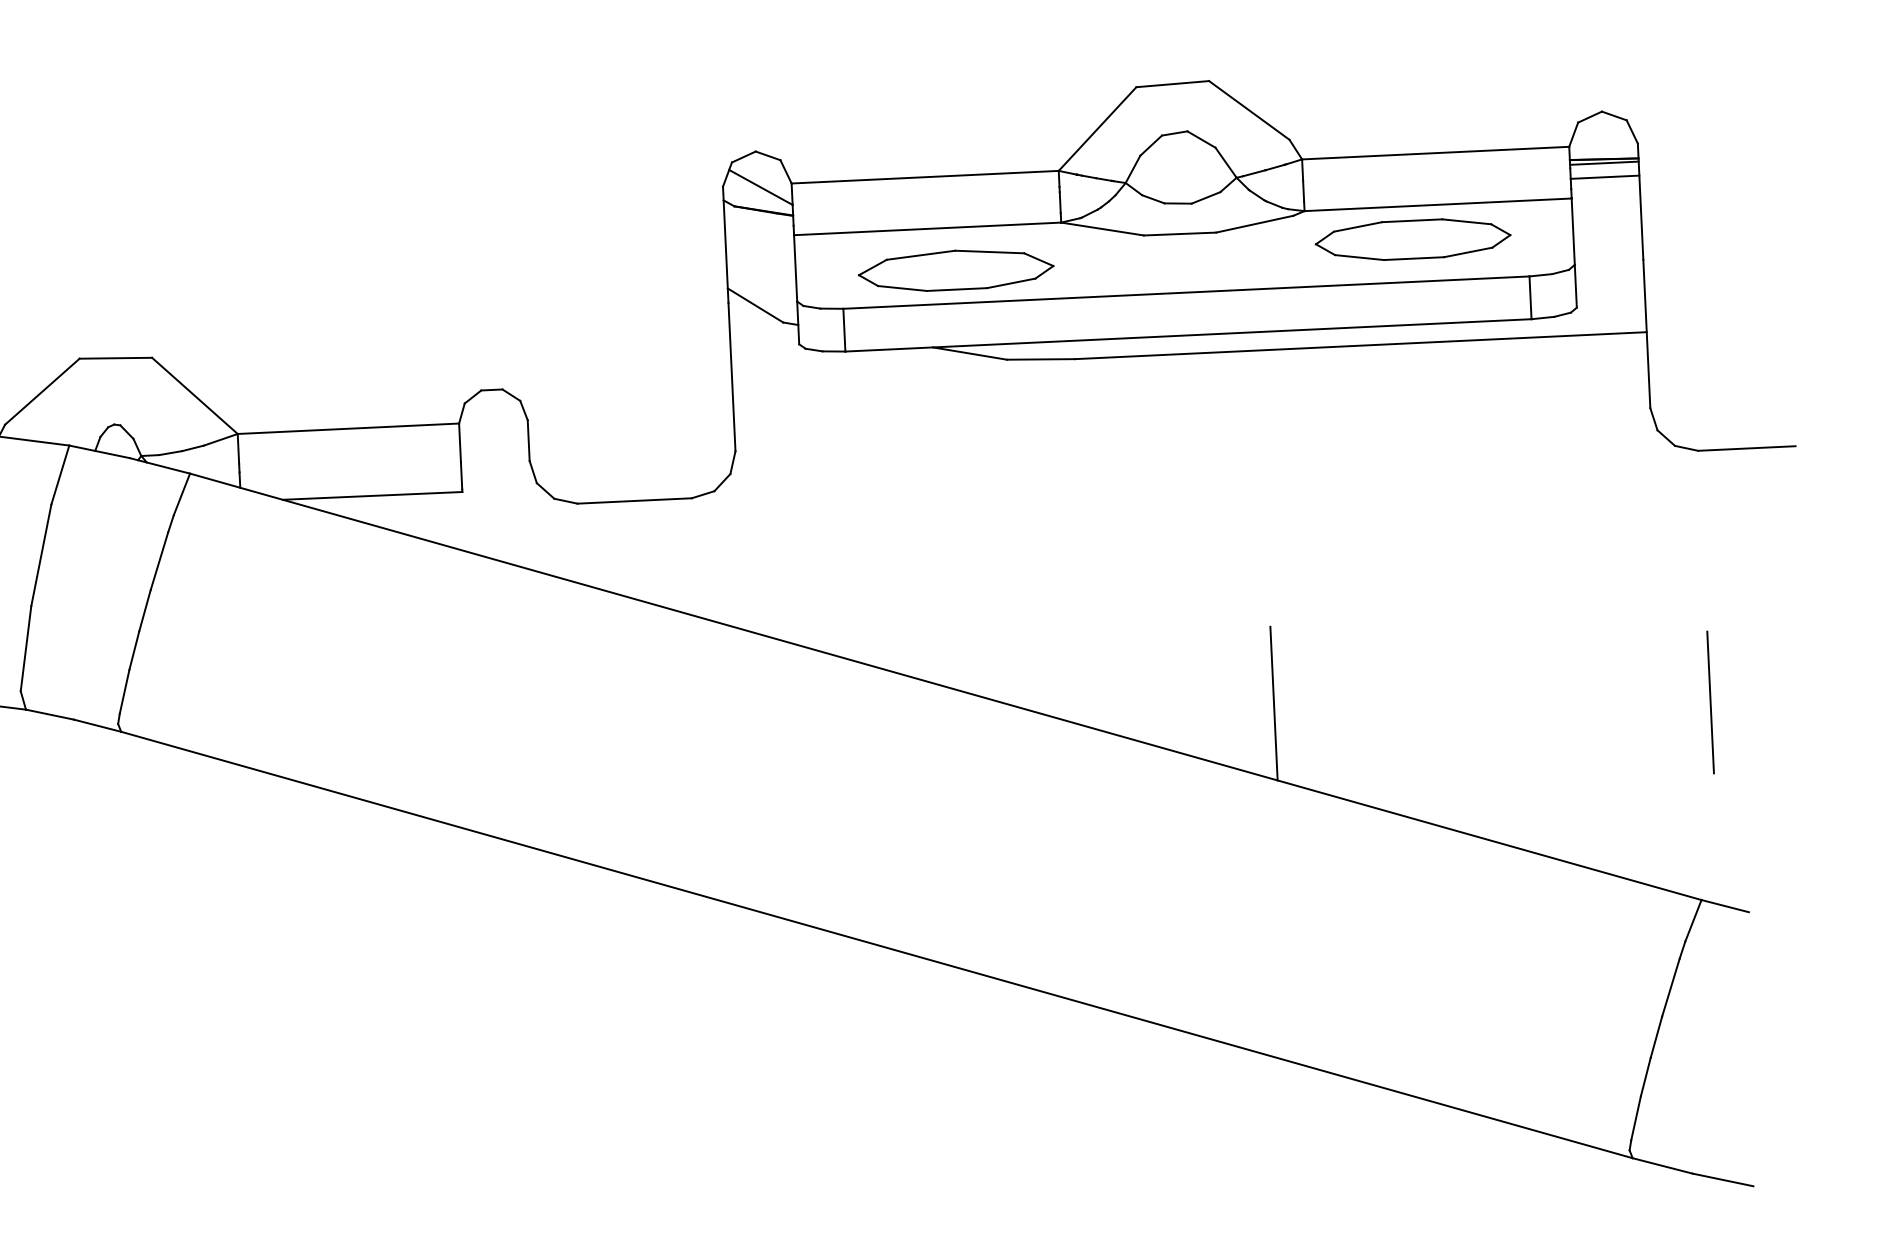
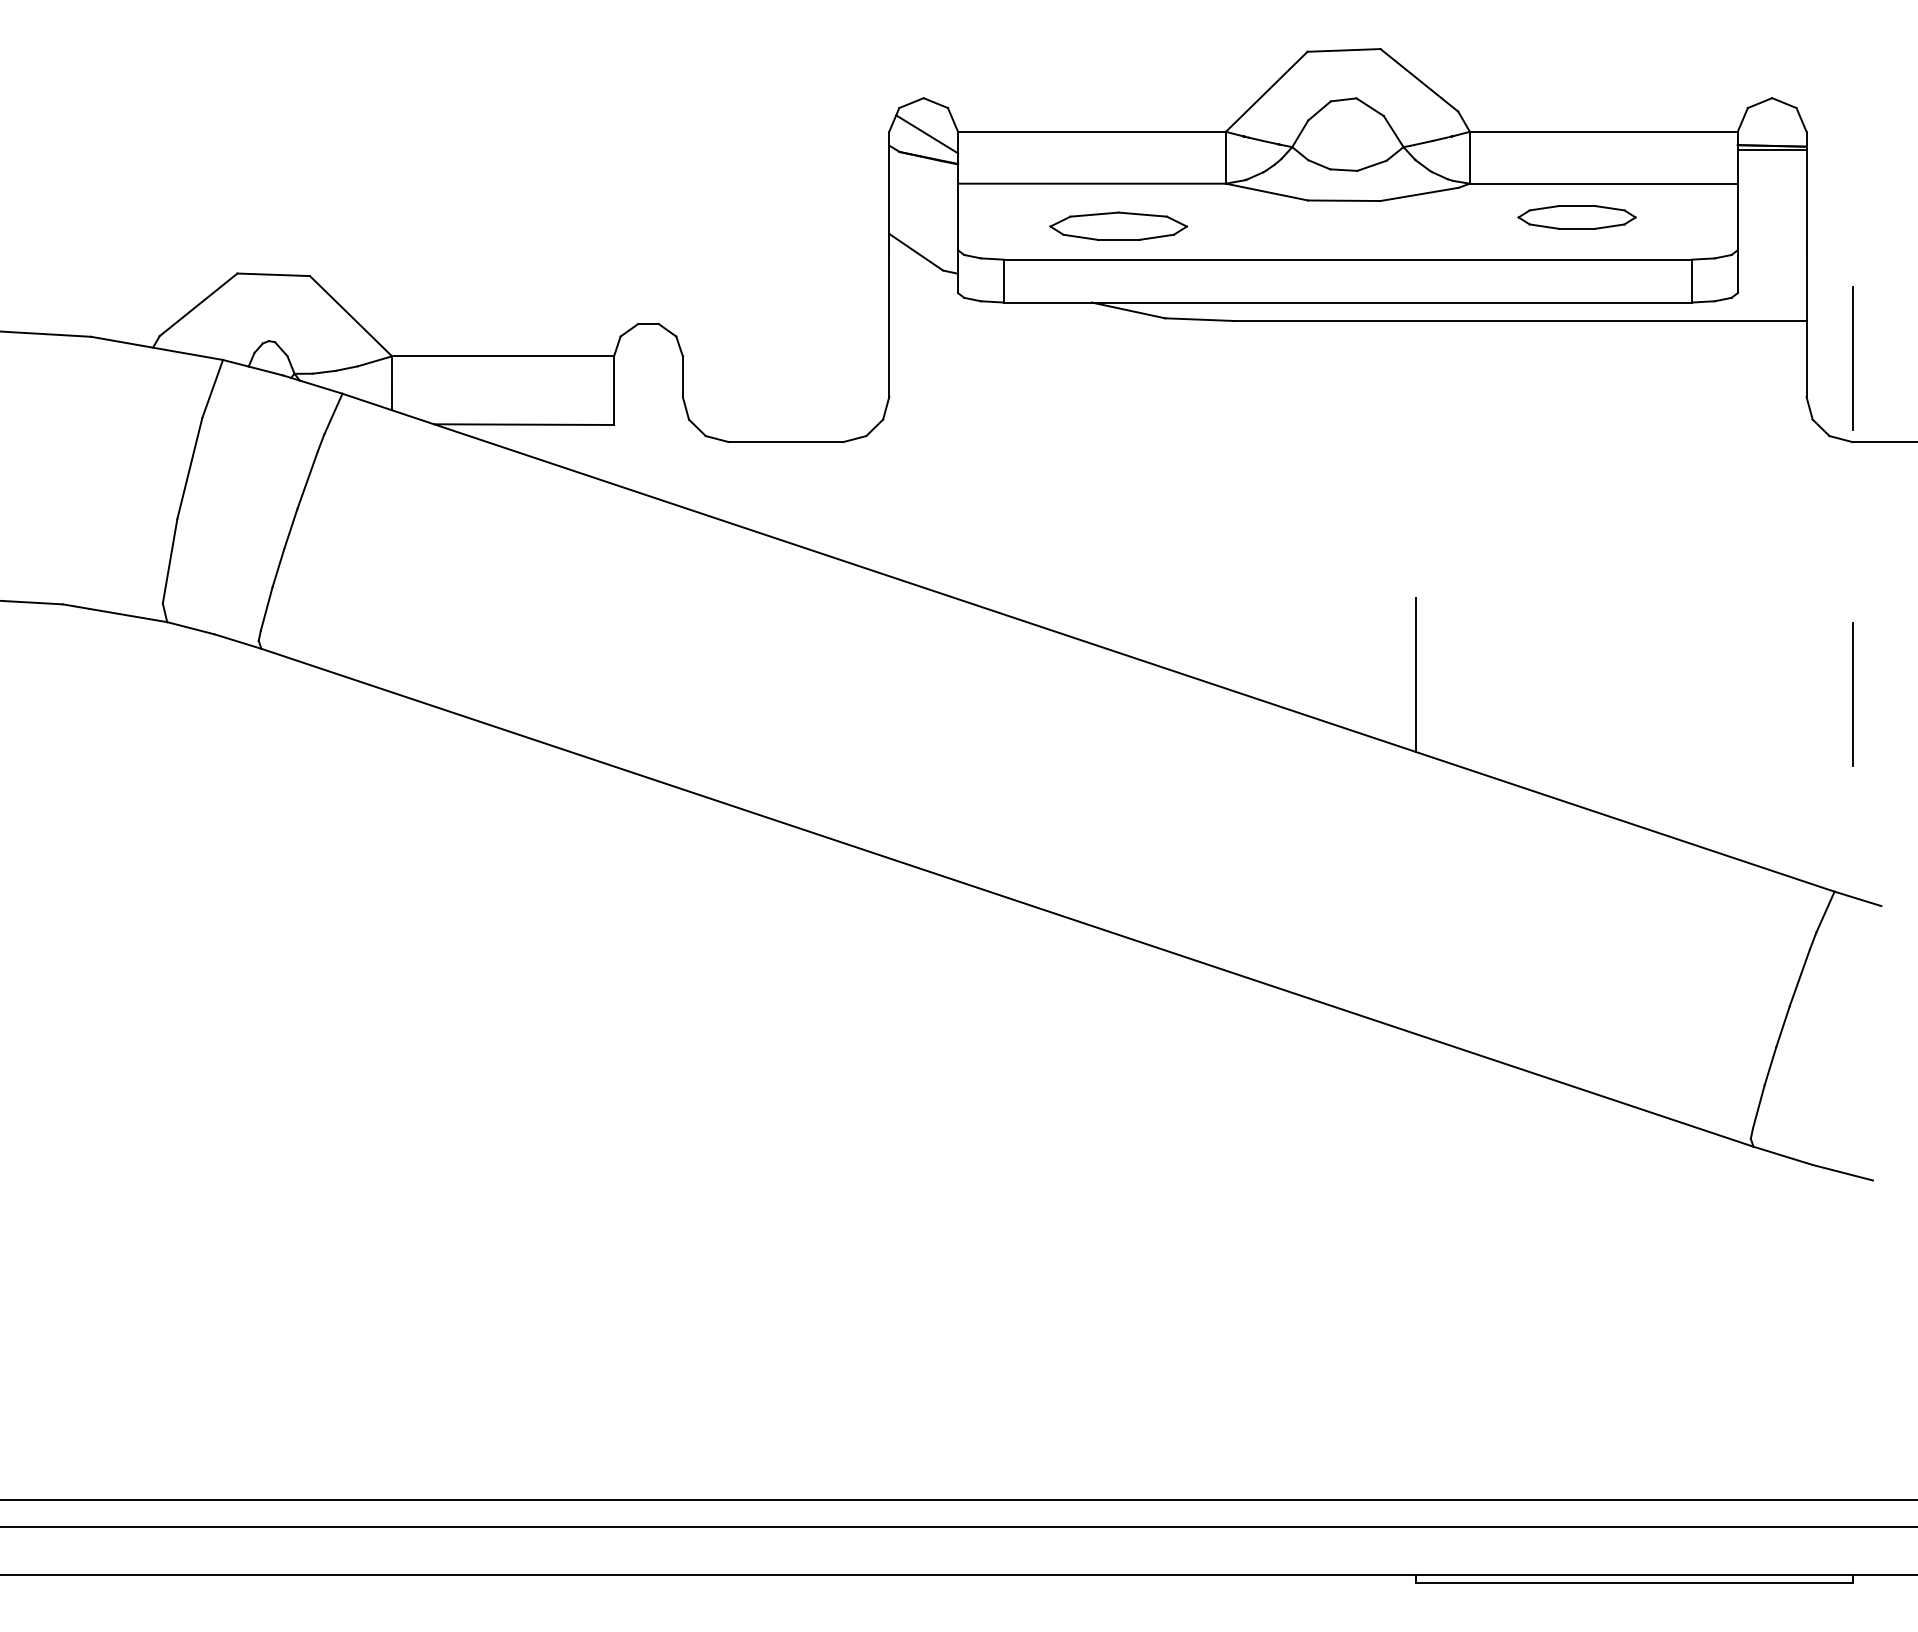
line: (1604, 176) -> (1771, 163), removed
part: (1412, 239) -> (1576, 217), size x0.6
part: (956, 269) -> (1118, 225), size x0.7
line: (1694, 367) -> (1852, 358), added

